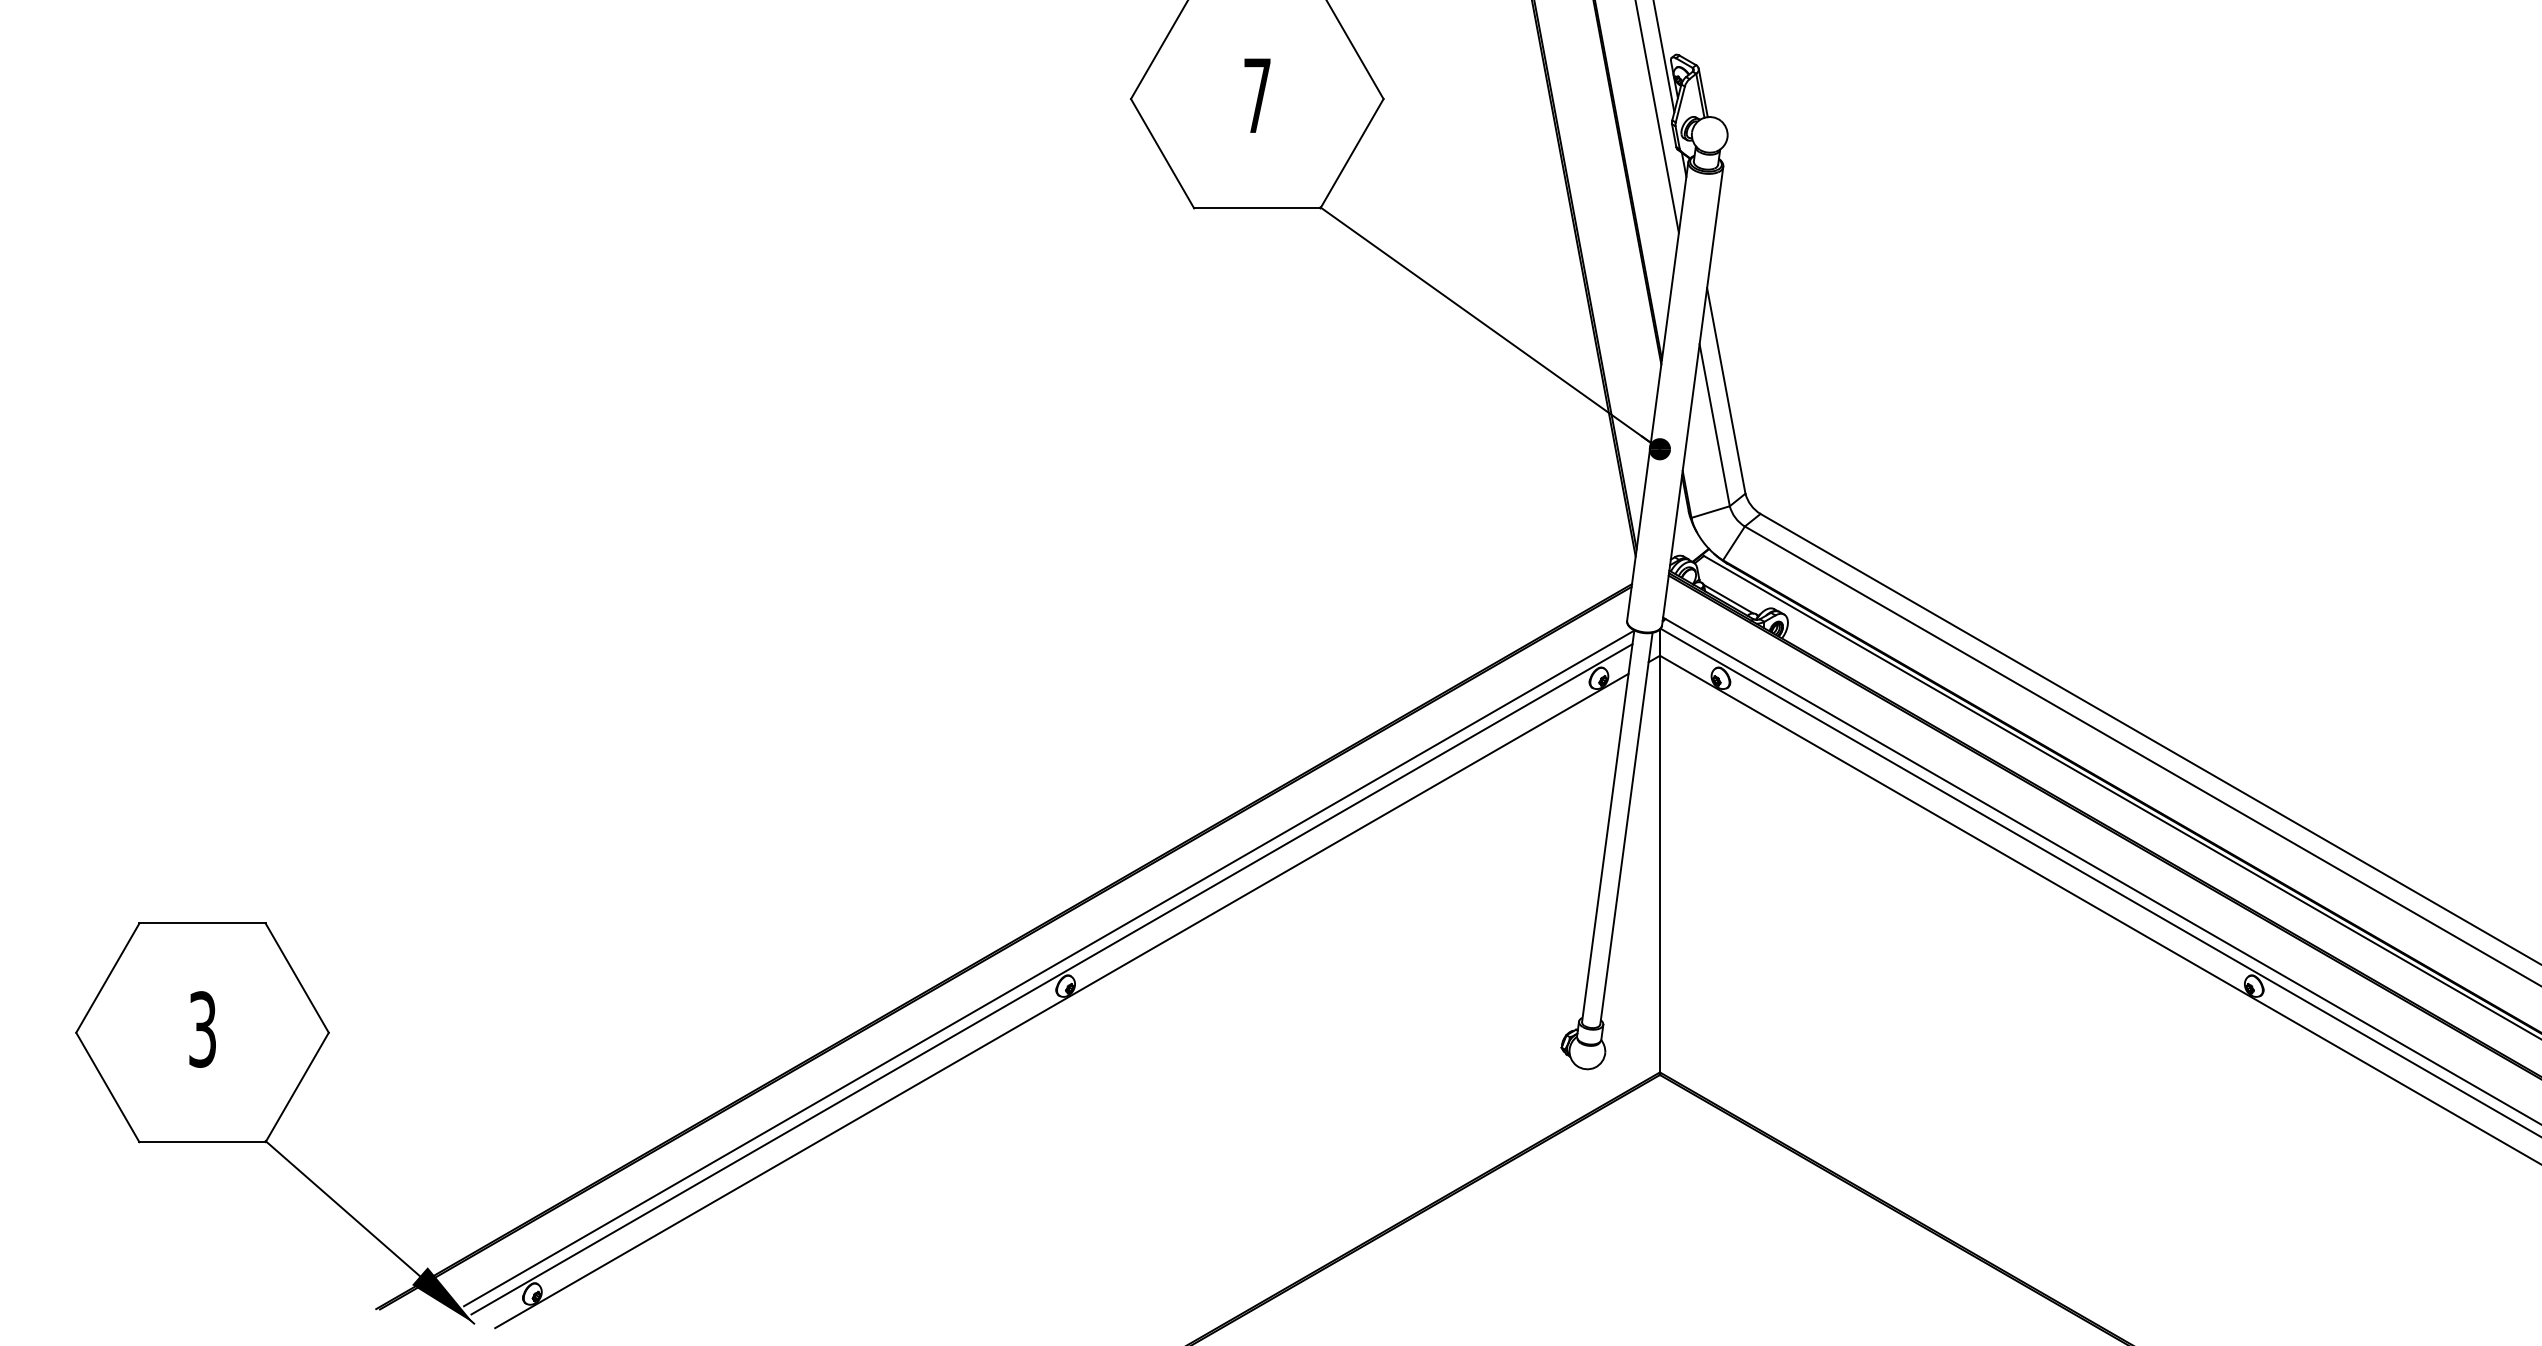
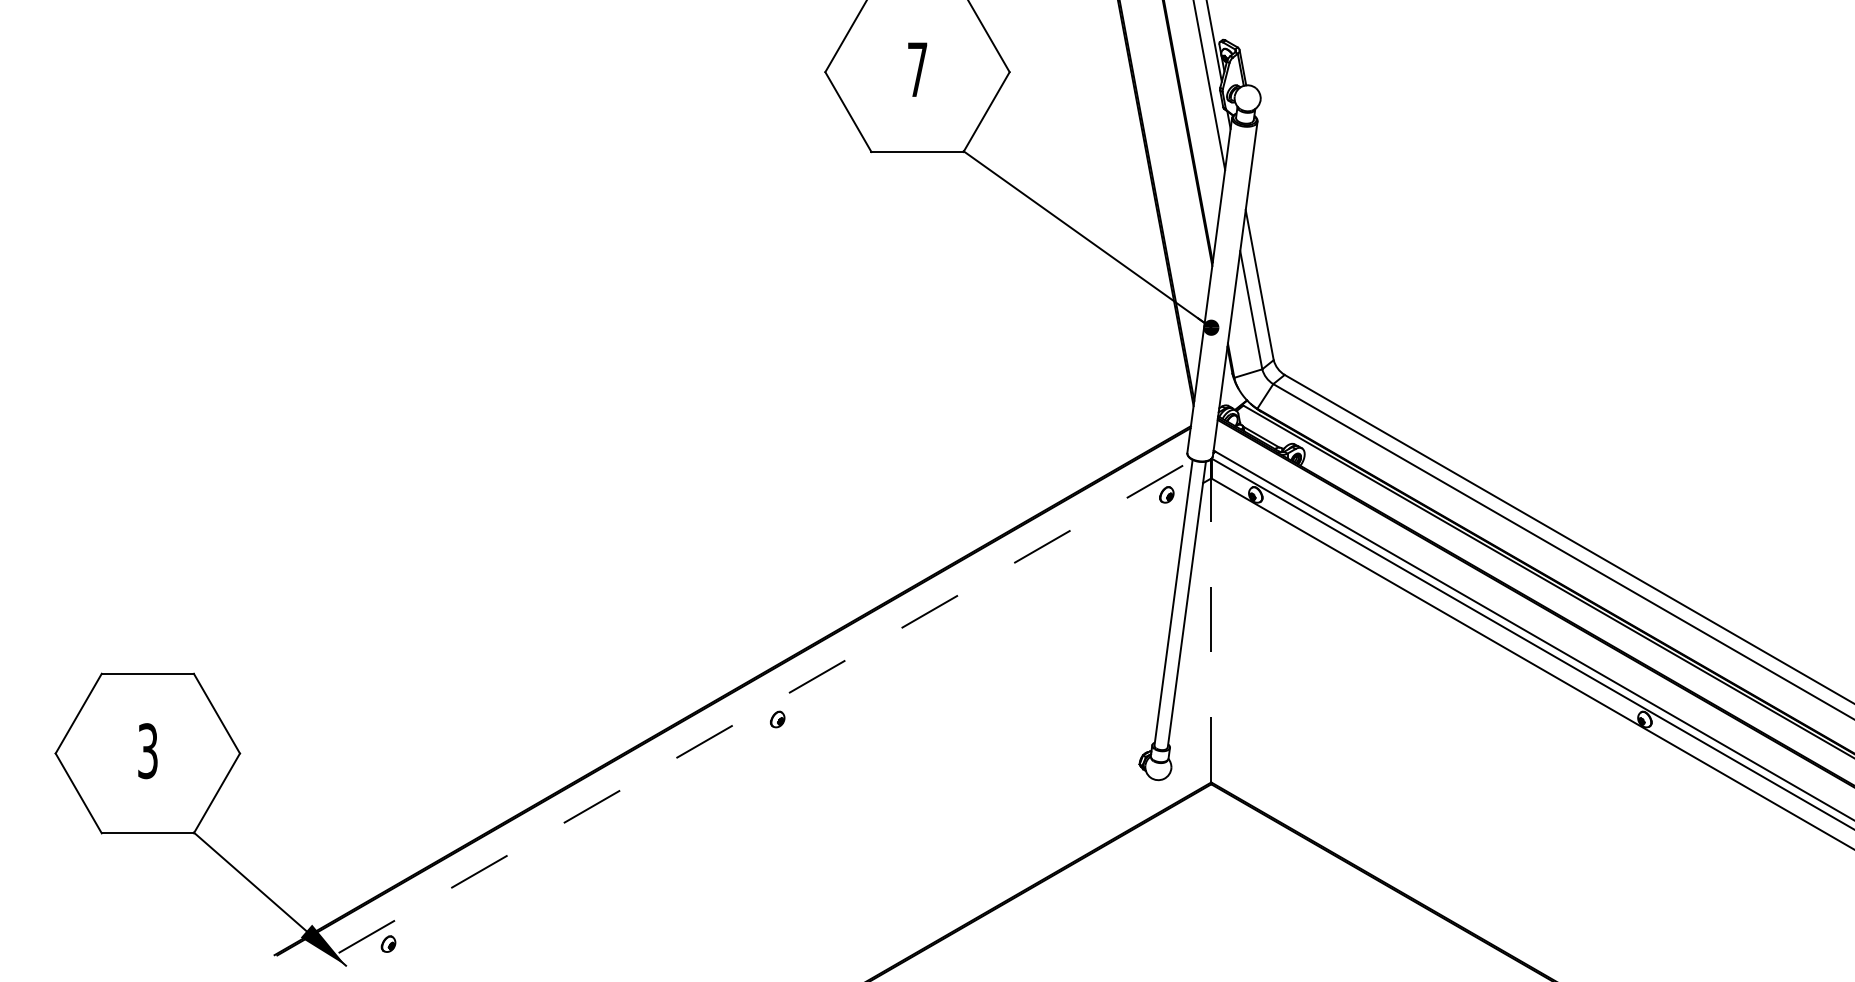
line: (1659, 850) -> (1210, 620), solid -> dashed
line: (1049, 968) -> (765, 706), solid -> dashed
line: (1051, 979) -> (767, 714), removed
line: (1061, 1000) -> (774, 729), removed

